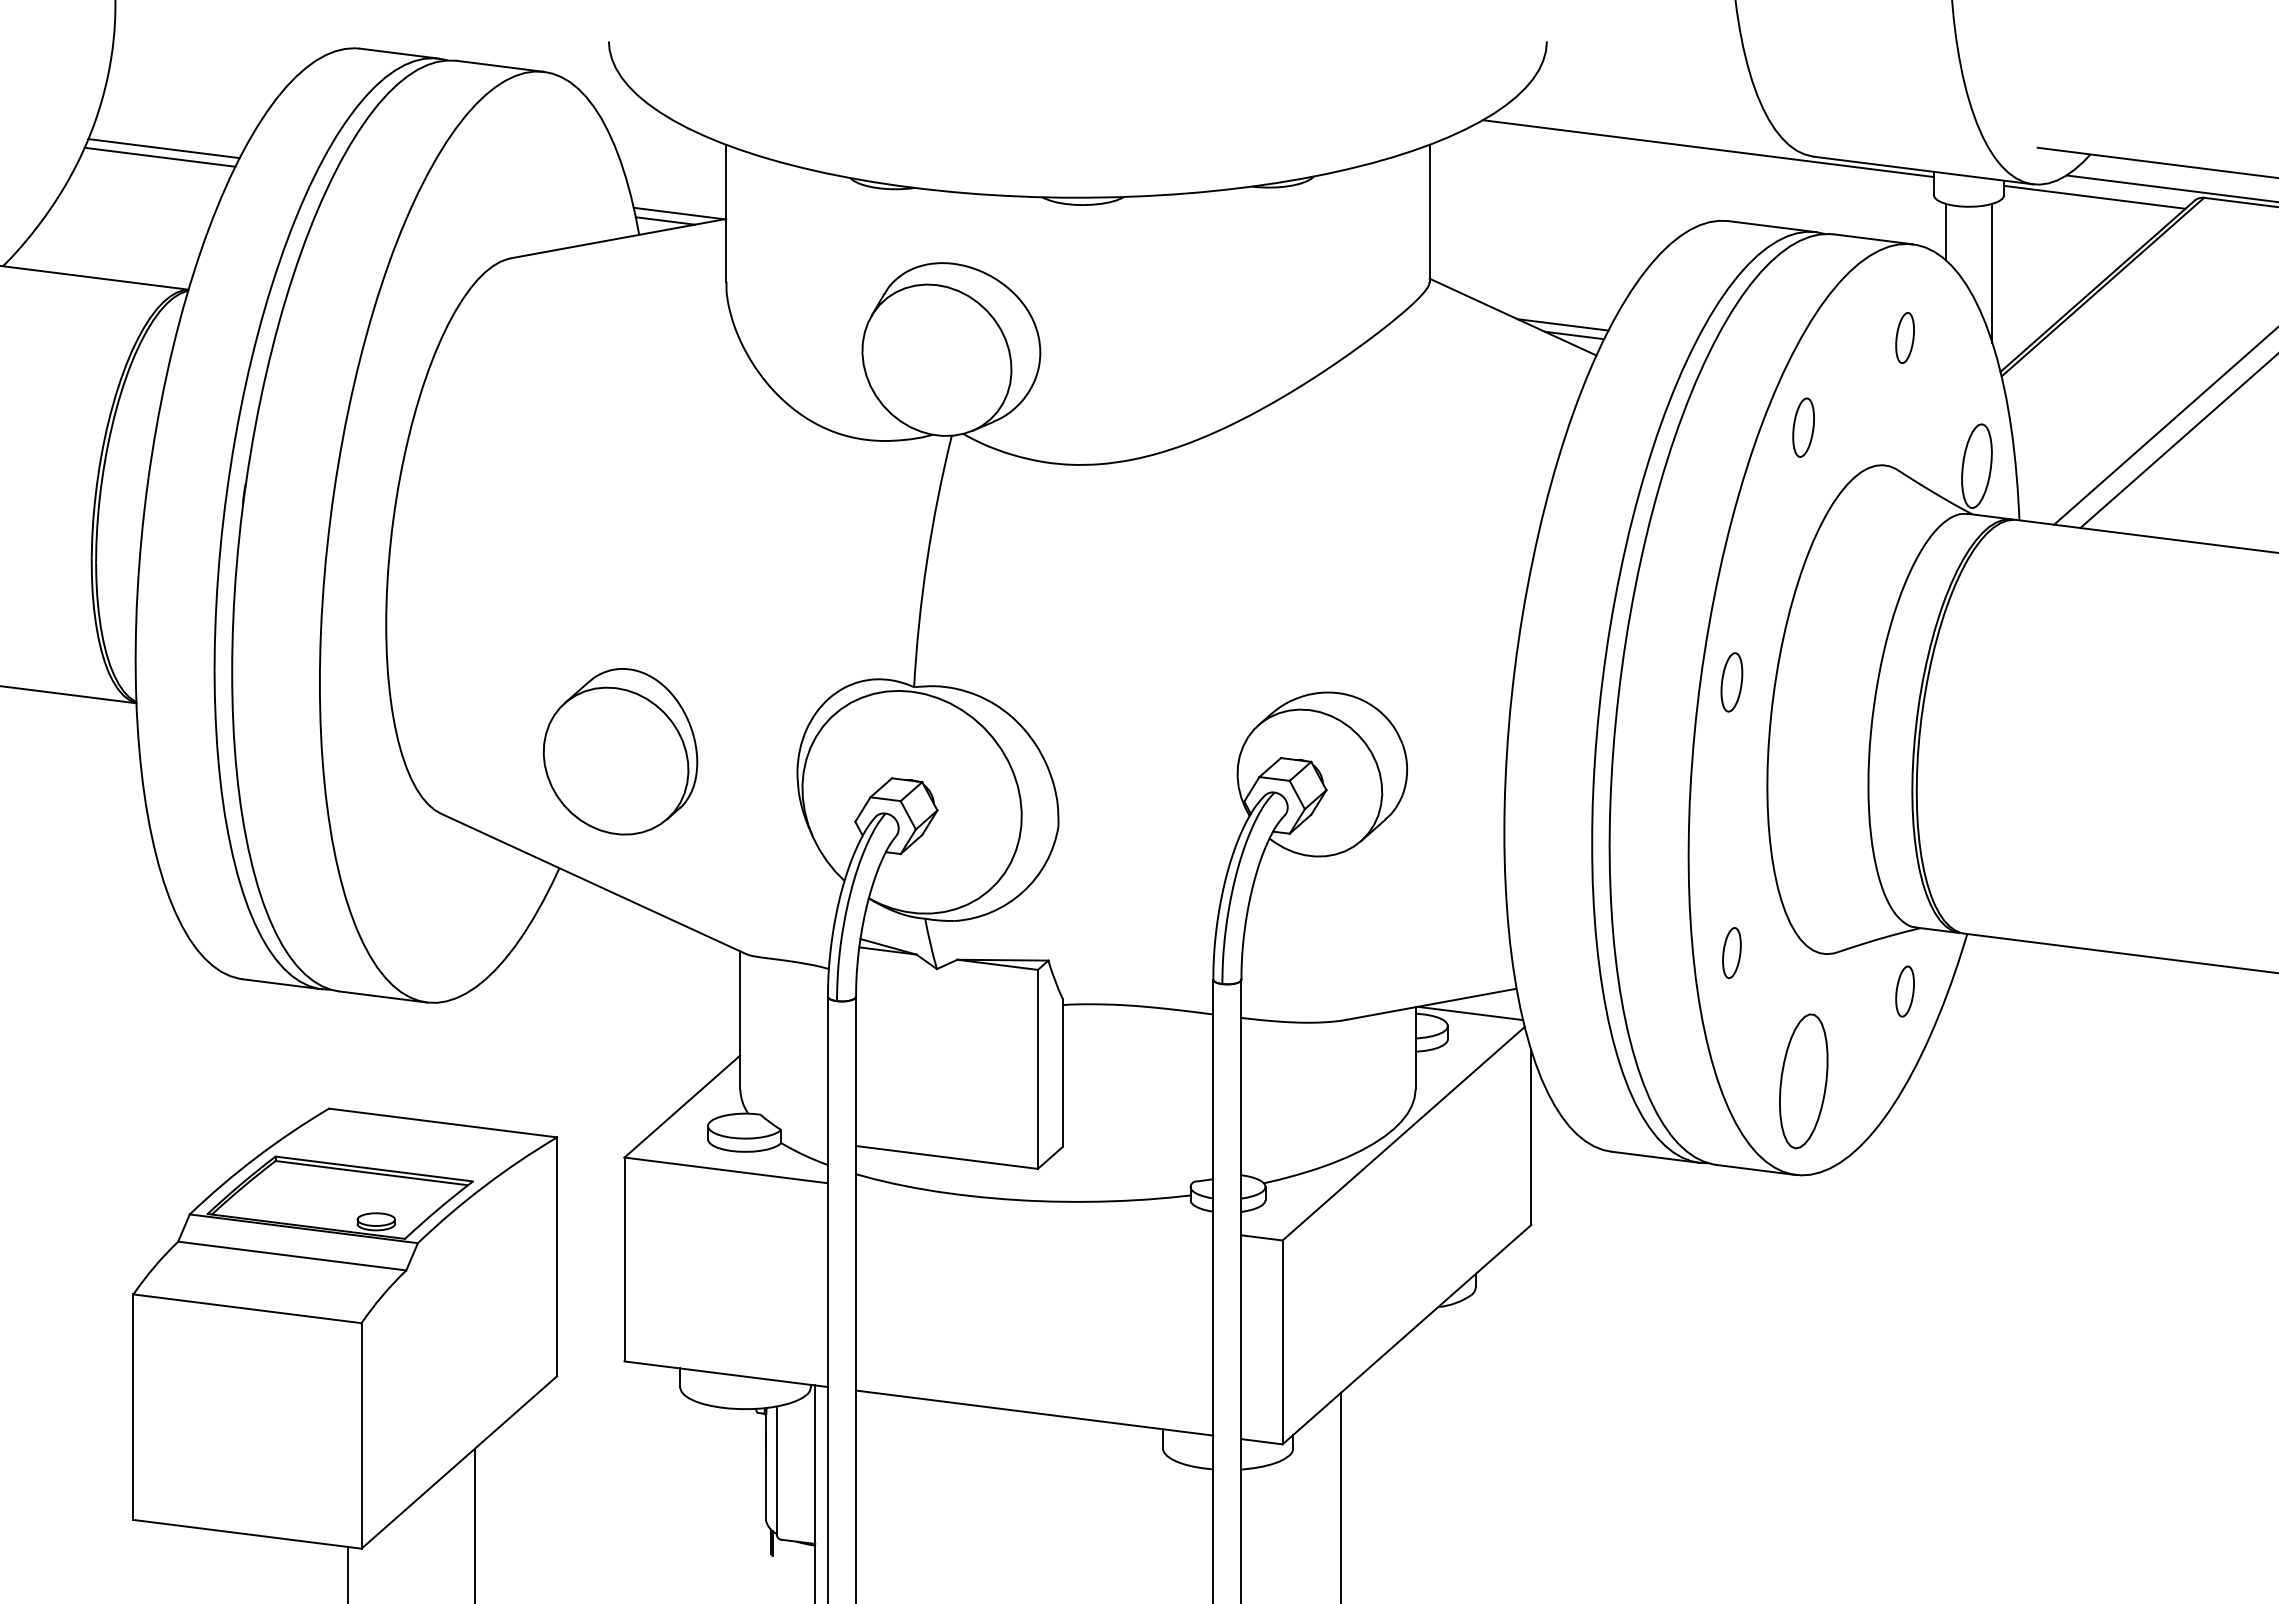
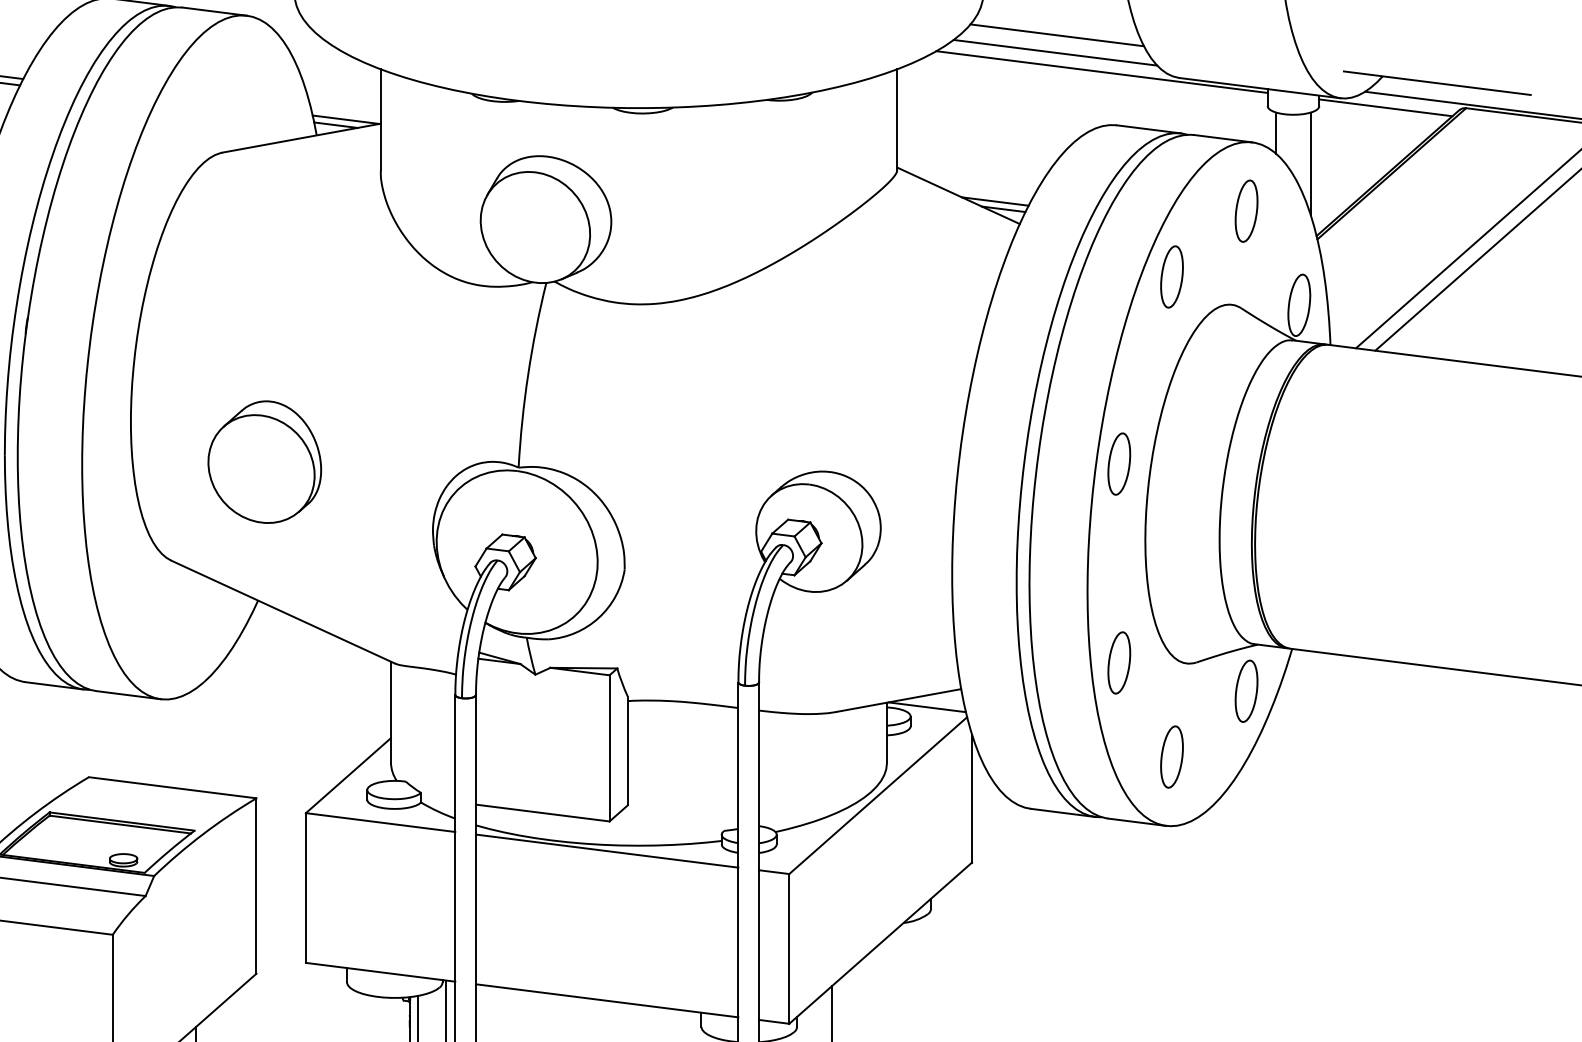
line: (1647, 98) -> (1057, 35), added
line: (1644, 121) -> (1055, 52), added
part: (1904, 337) -> (1246, 210), size x1.67
part: (1803, 427) -> (1171, 276), size x1.43
part: (1731, 682) -> (1119, 464), size x1.43
part: (620, 751) -> (264, 461), moved
part: (1731, 952) -> (1119, 662), size x1.67
part: (1904, 991) -> (1246, 691), size x1.67
part: (1803, 1080) -> (1171, 756), size x0.62
line: (1034, 1208) -> (607, 850), added

